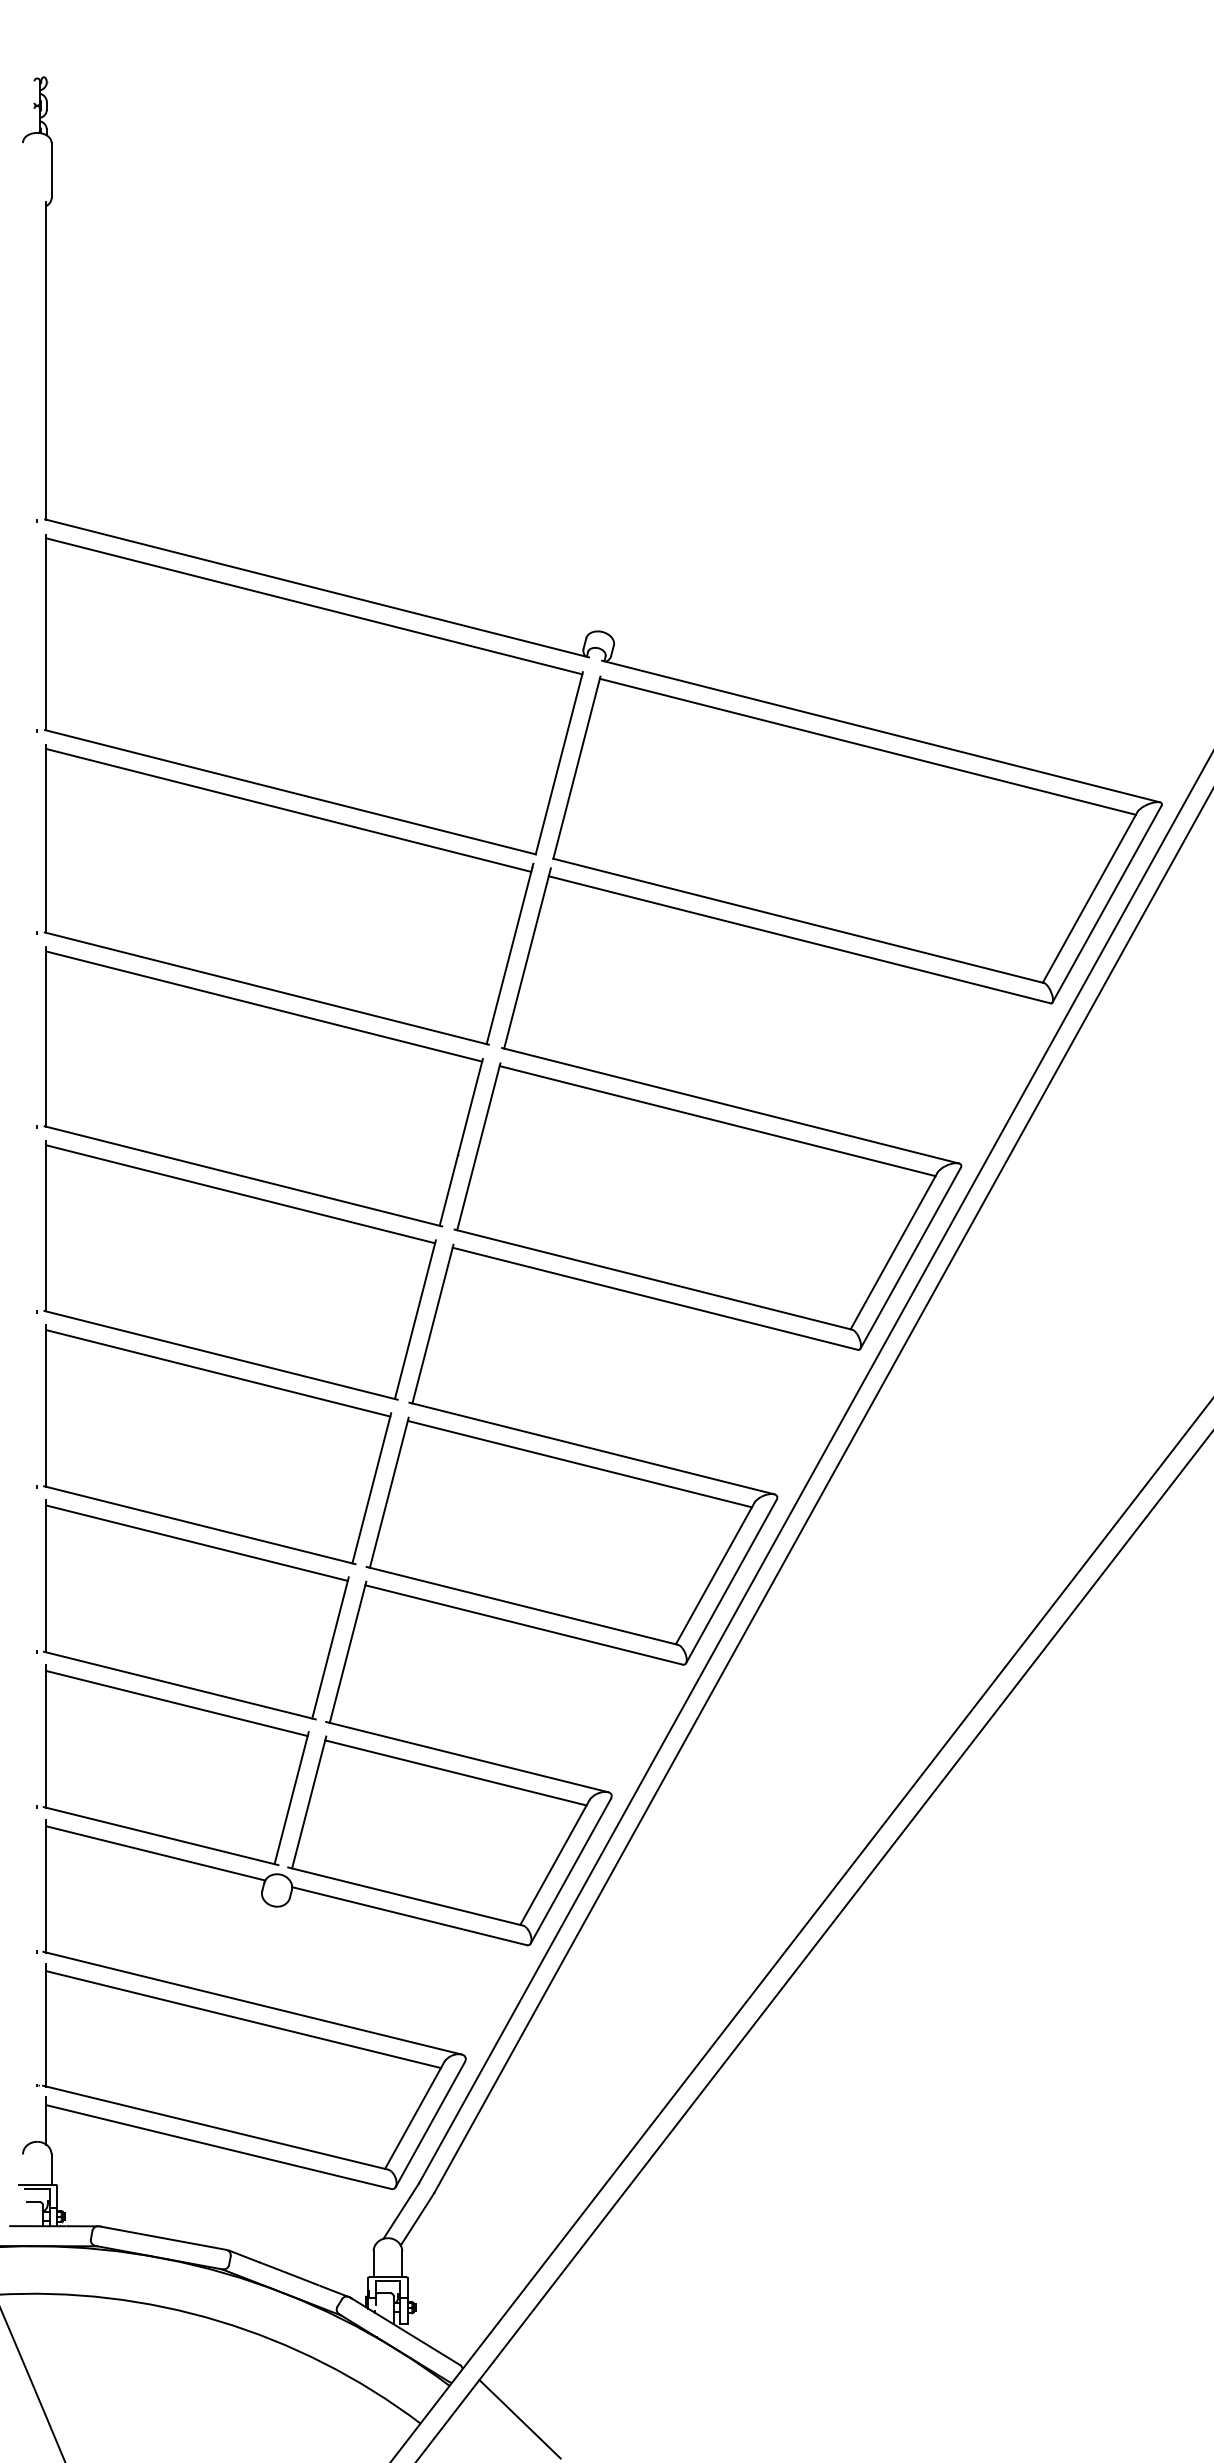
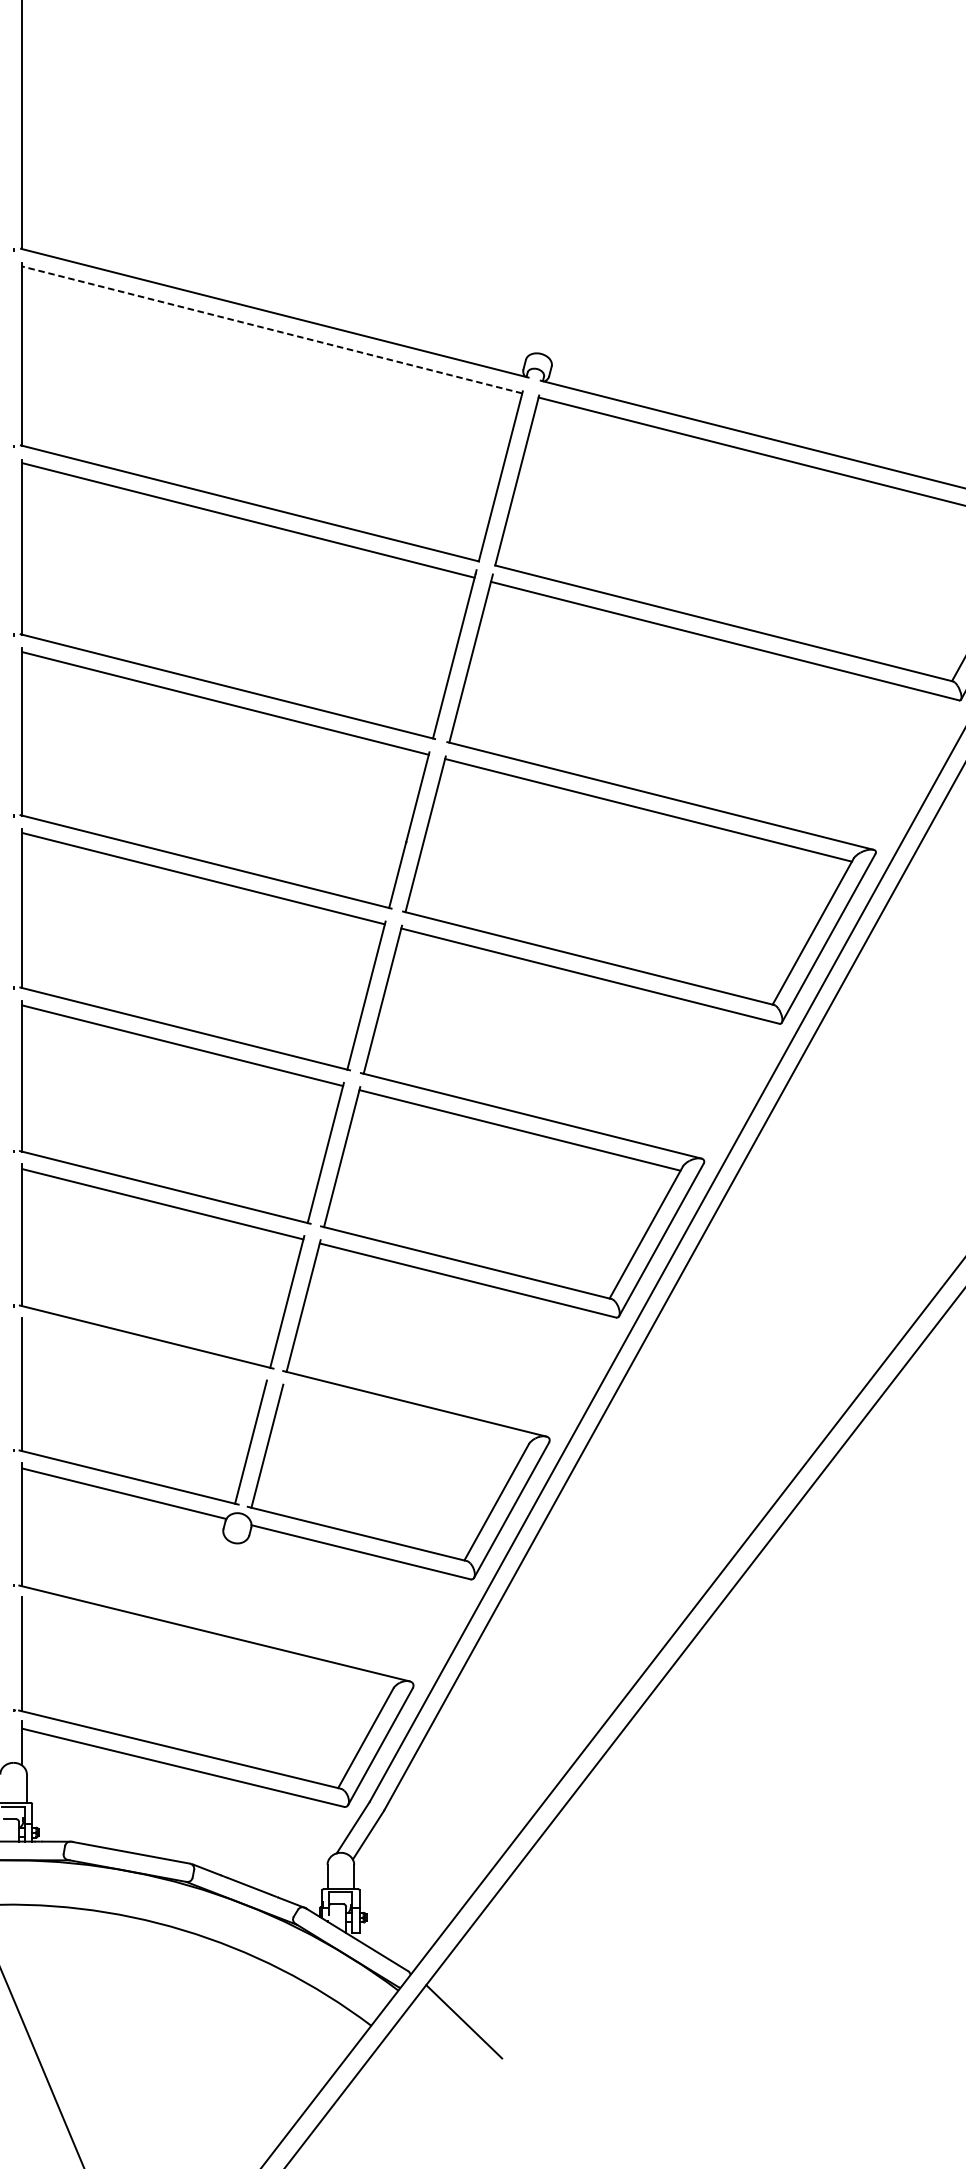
line: (314, 606) -> (272, 330), solid -> dashed
line: (176, 1703) -> (143, 1353), removed
line: (455, 1772) -> (403, 1418), removed
line: (243, 2019) -> (206, 1648), removed

